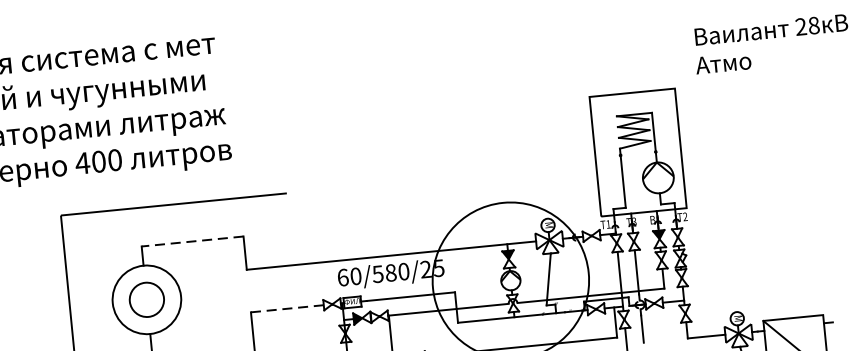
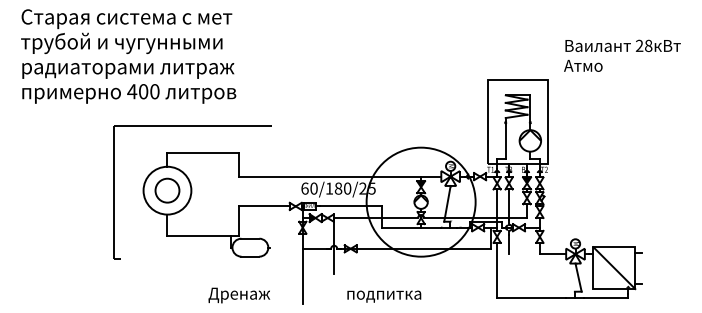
line: (193, 241) -> (203, 153), dashed -> solid
text: (378, 274) -> (329, 188), 60/580/25 -> 60/180/25
line: (286, 308) -> (263, 206), dashed -> solid

